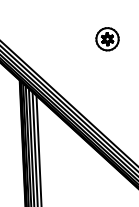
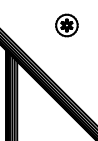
part: (106, 39) -> (66, 25), size x1.43

